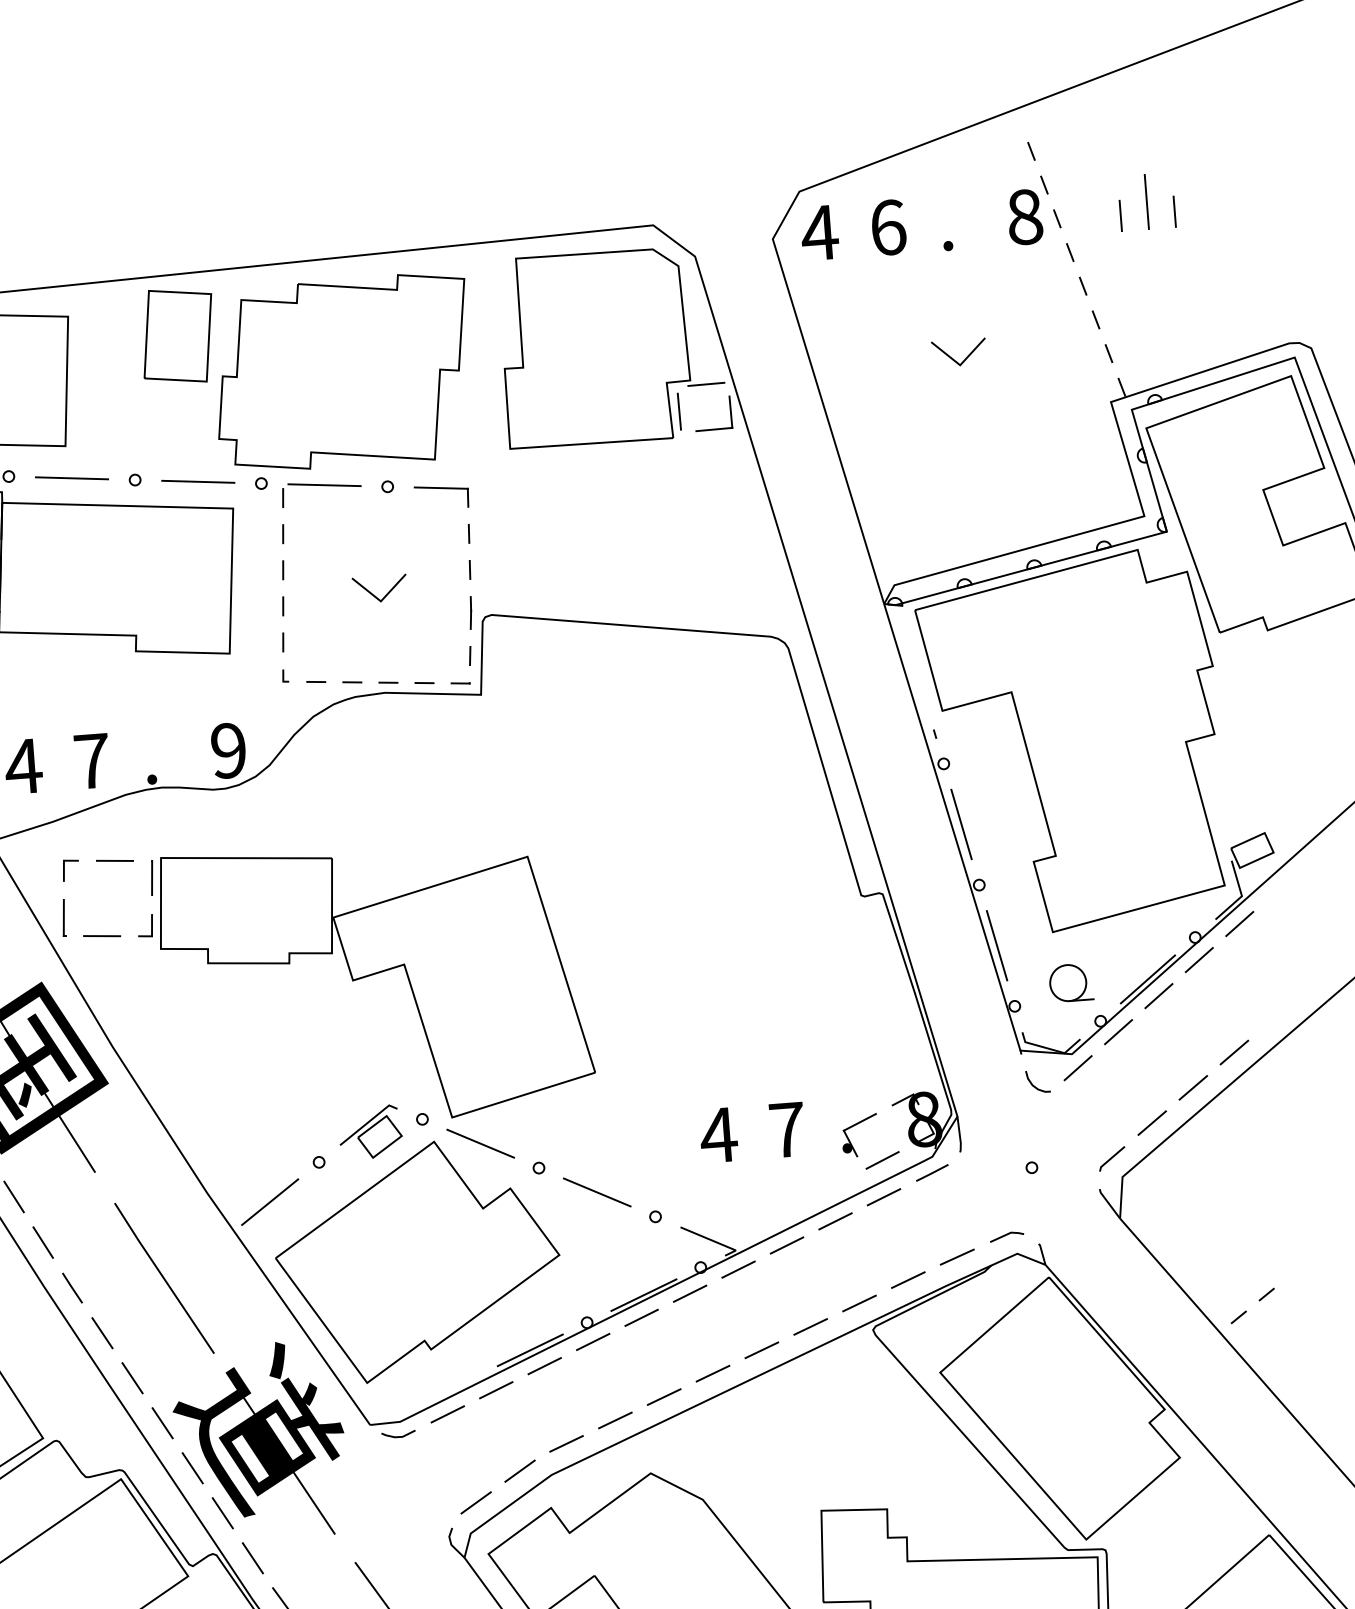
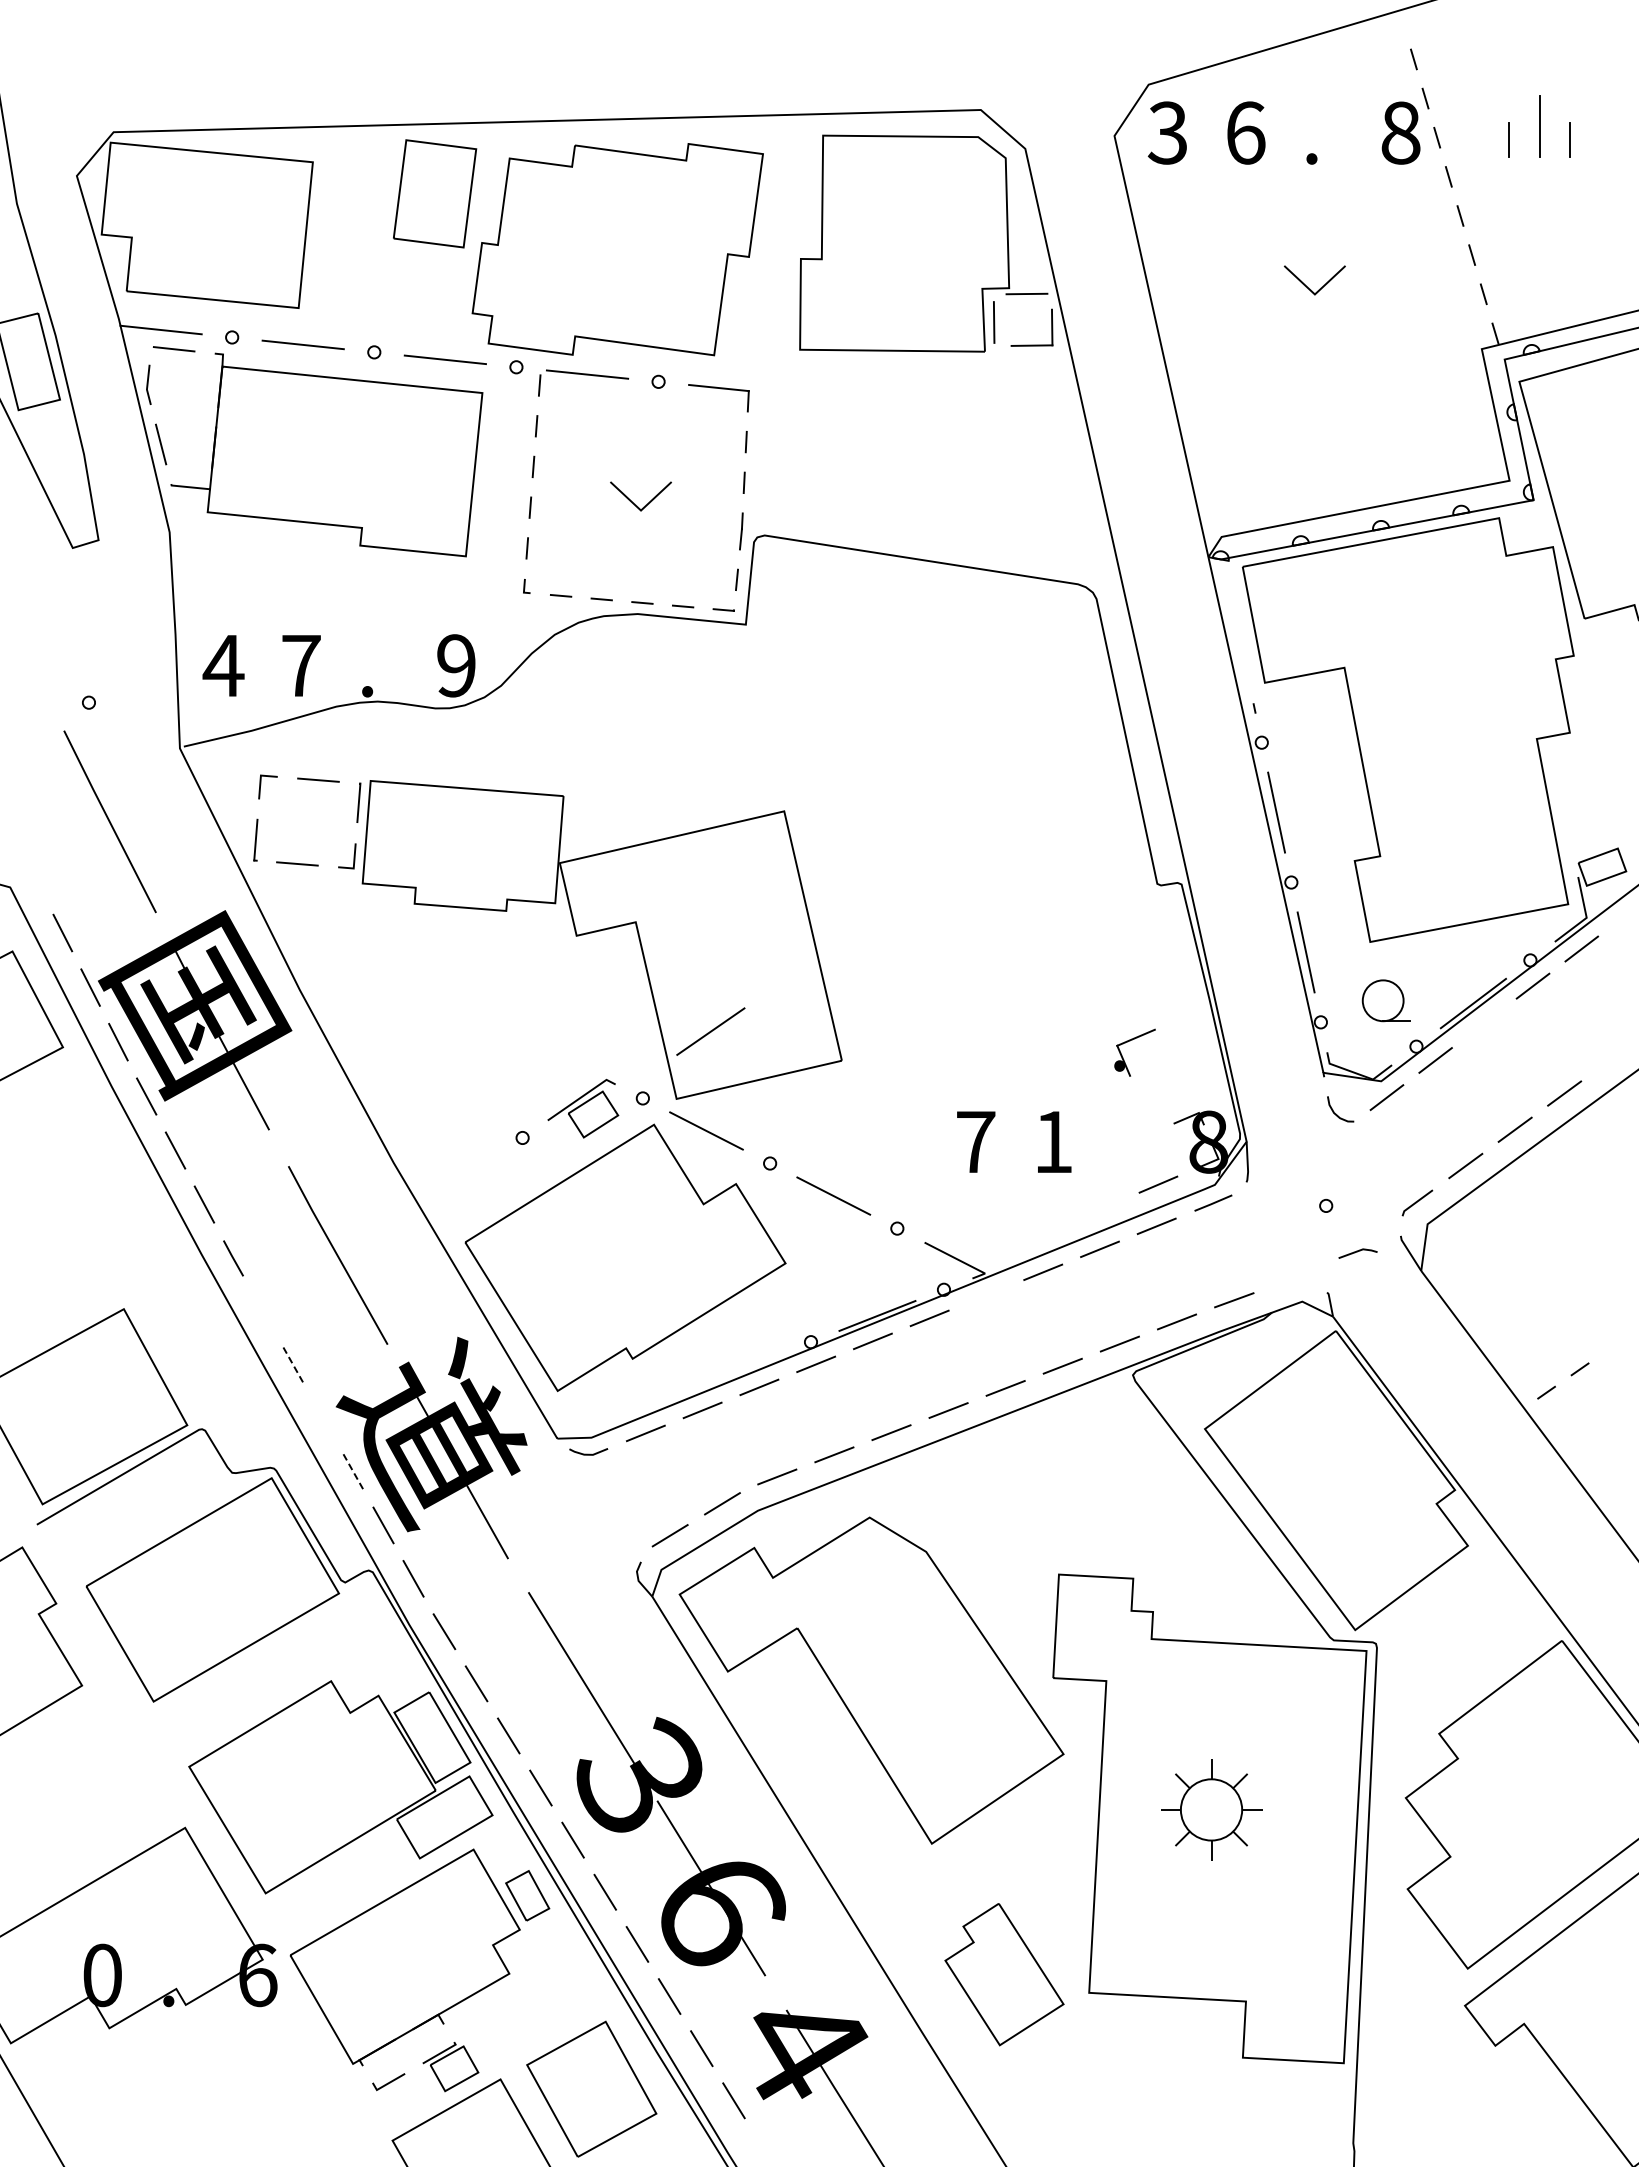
text: (819, 232) -> (1167, 132), 4 -> 3
line: (1159, 995) -> (1484, 1022), removed
part: (855, 1126) -> (1130, 1041), moved
text: (787, 1129) -> (1053, 1141), 7 -> 1
text: (718, 1134) -> (975, 1141), 4 -> 7
line: (269, 1202) -> (710, 1031), moved
line: (1006, 1235) -> (1357, 1252), moved
line: (738, 1269) -> (986, 1295), removed
line: (102, 1332) -> (263, 1311), removed
line: (530, 1350) -> (744, 1368), removed
line: (132, 1378) -> (293, 1365), solid -> dashed
line: (162, 1423) -> (323, 1418), removed
line: (192, 1468) -> (353, 1472), solid -> dashed

